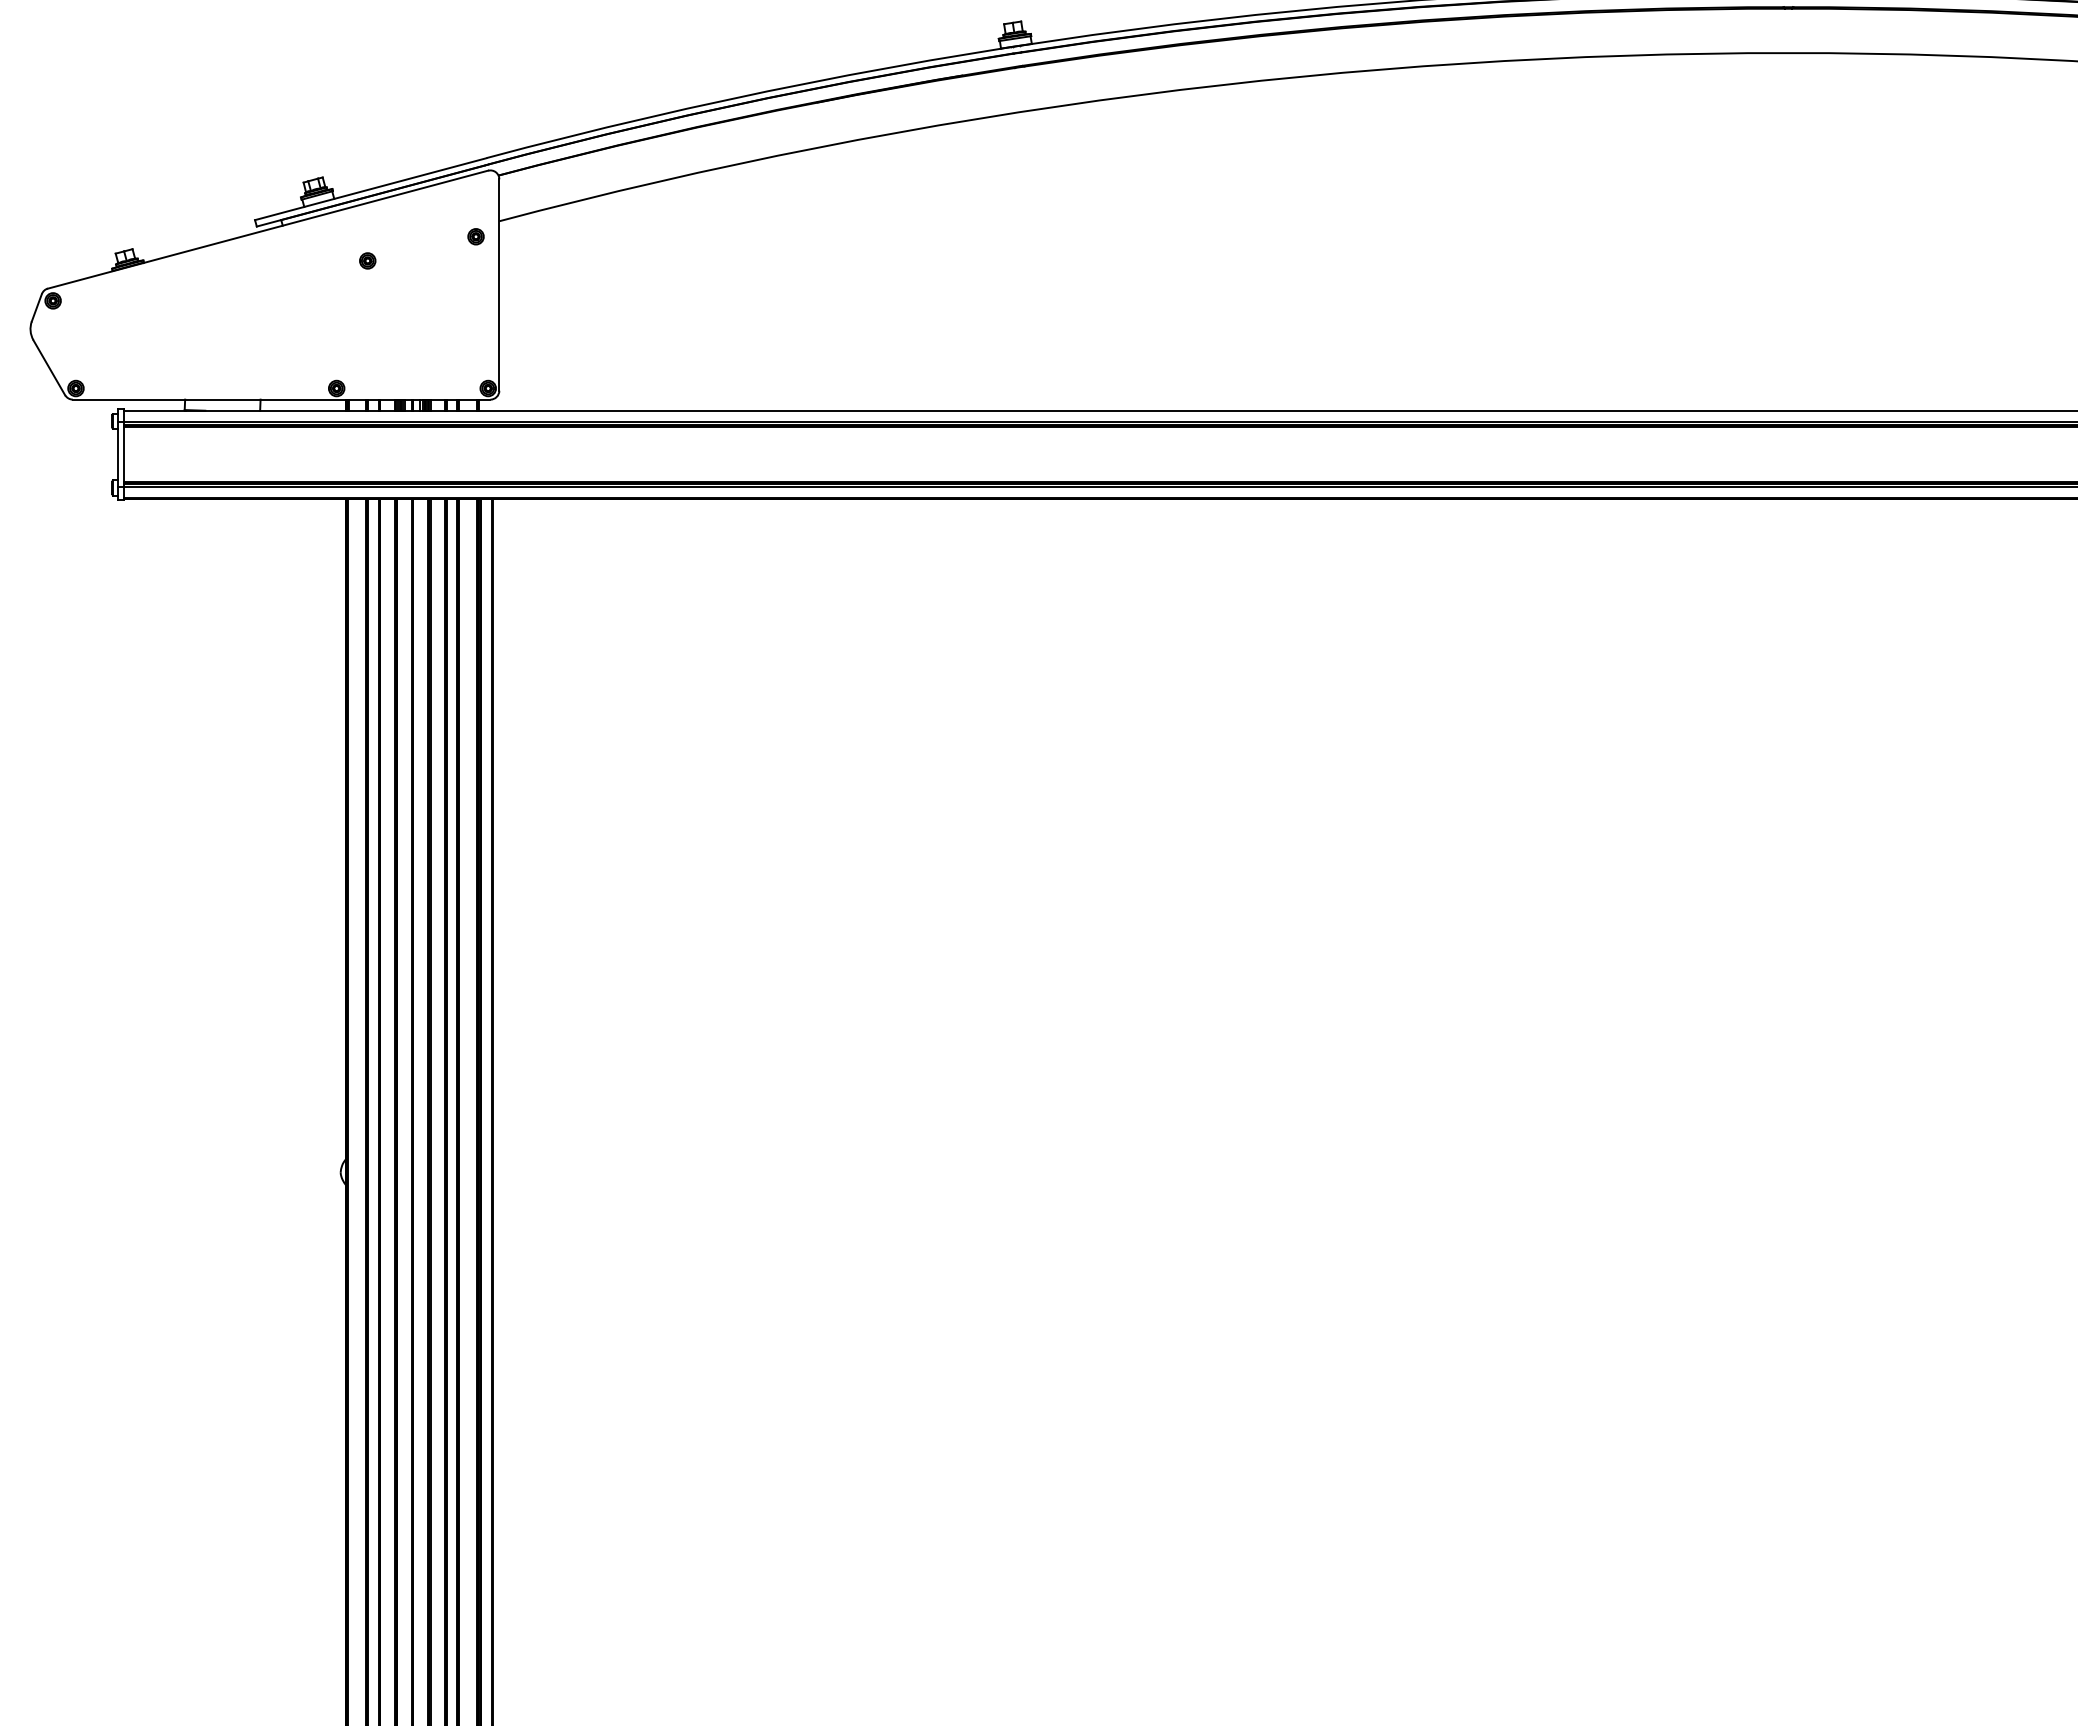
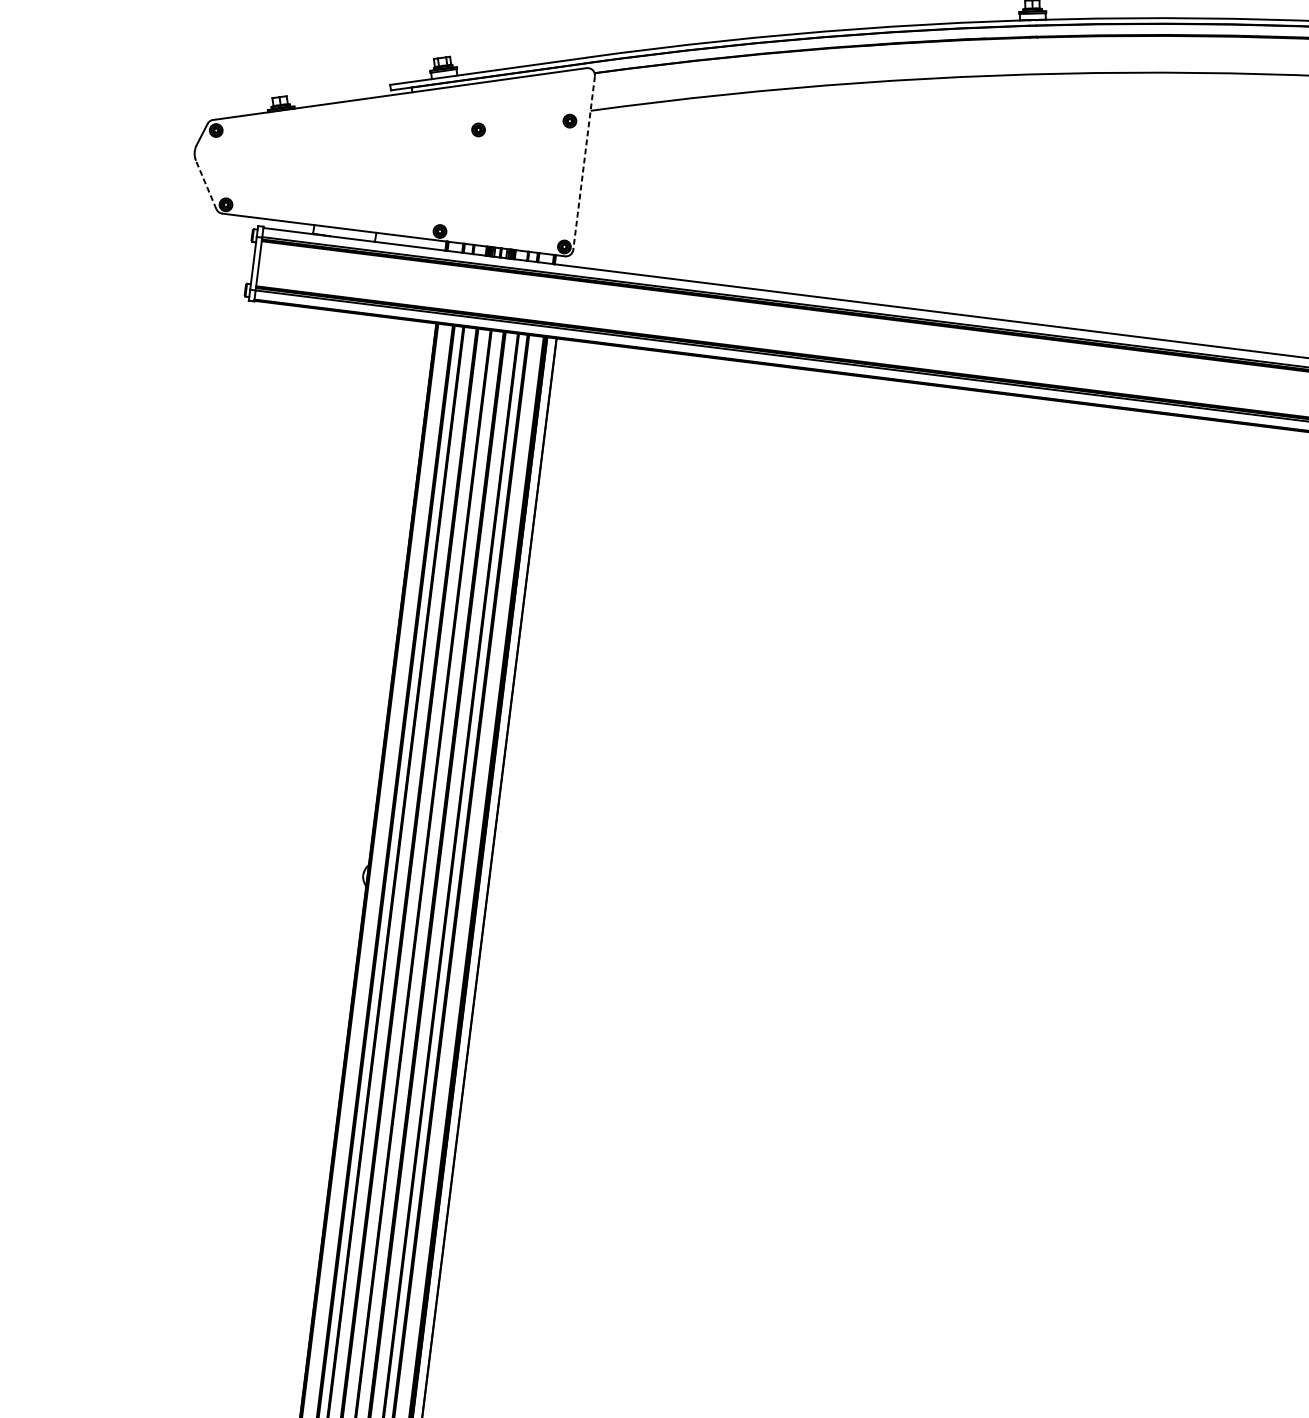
line: (499, 285) -> (584, 163), solid -> dashed
line: (49, 367) -> (206, 184), solid -> dashed

